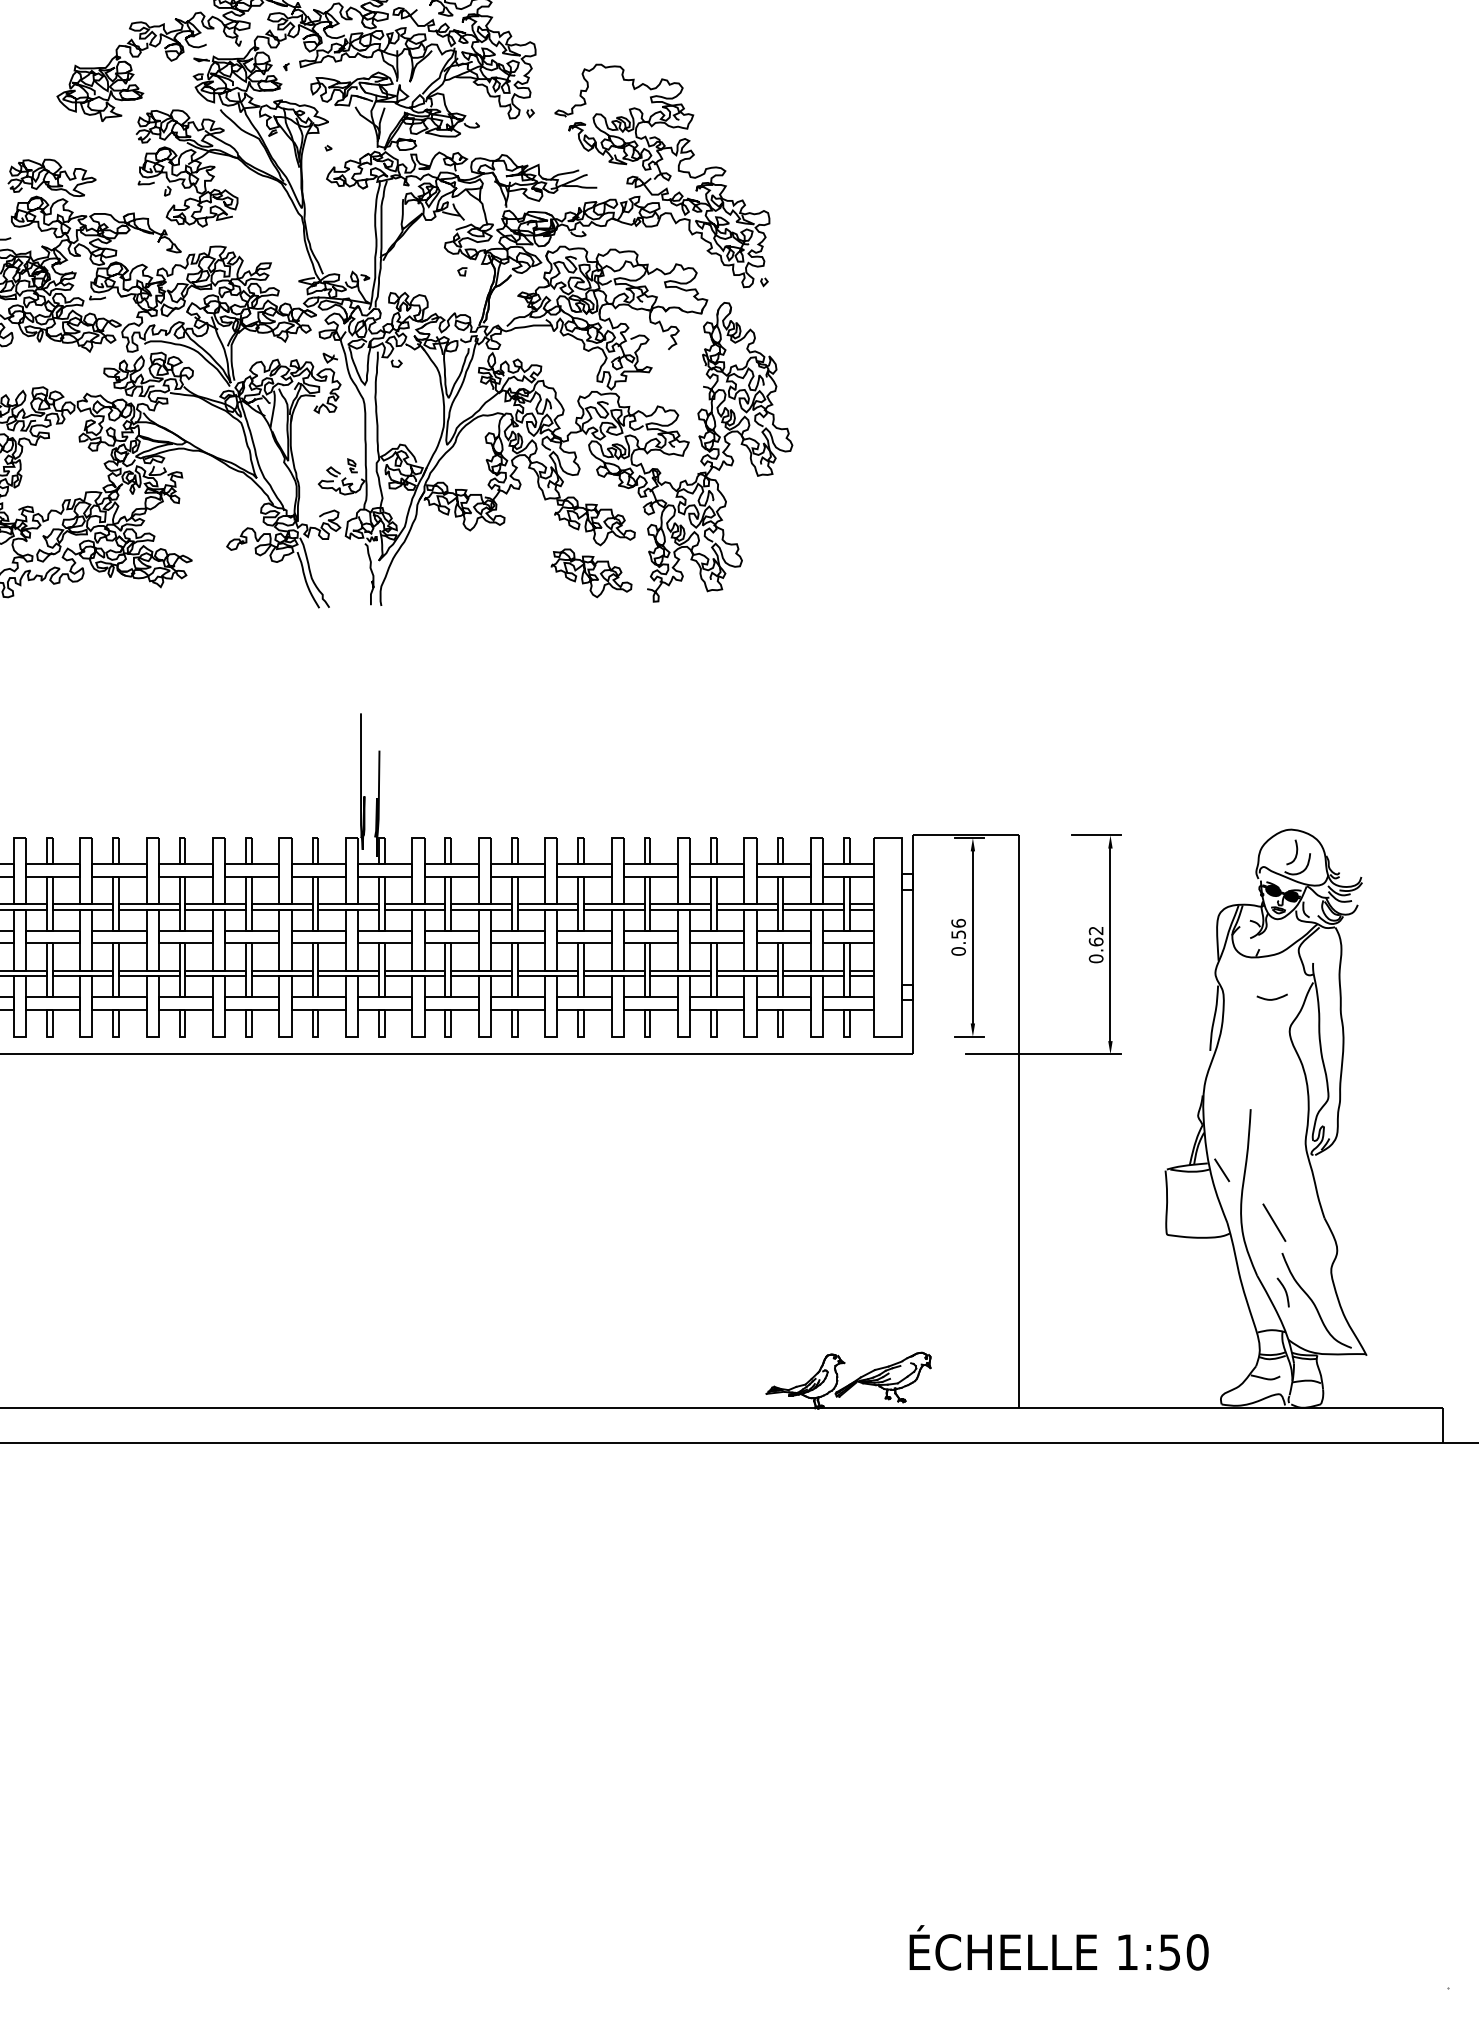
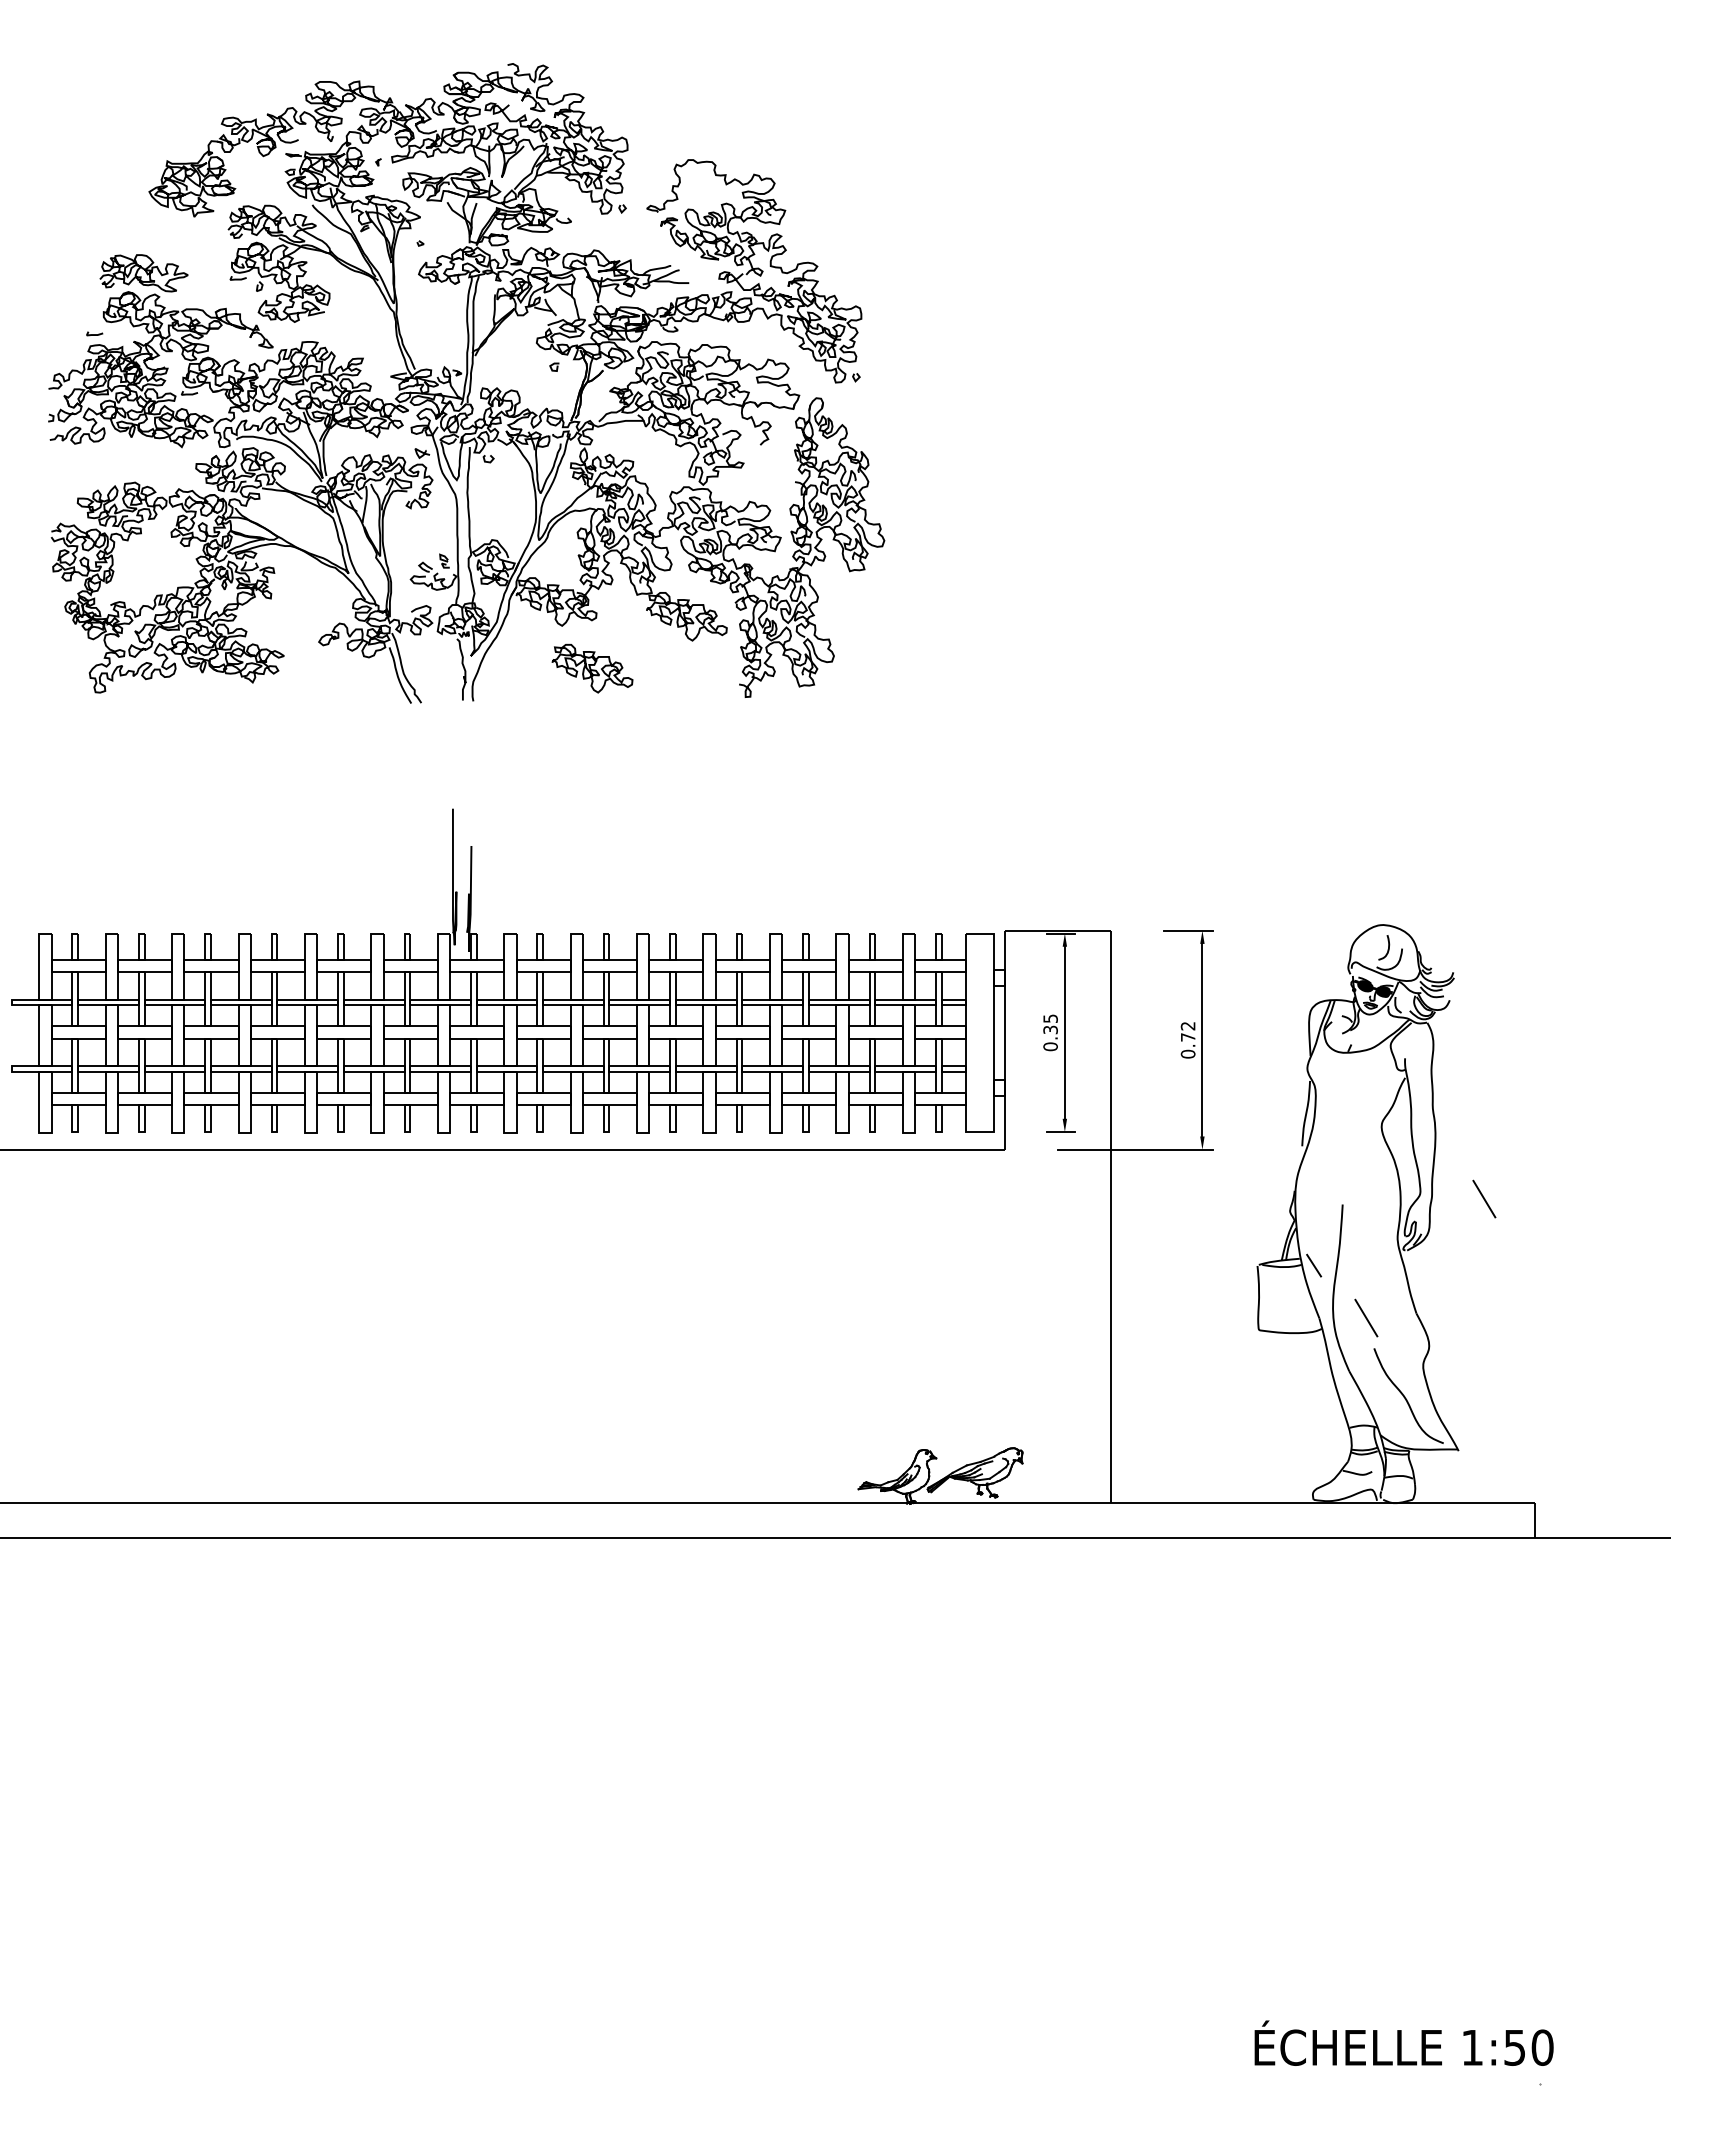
curve: (590, 573) -> (591, 668), moved
text: (958, 928) -> (1050, 1023), 0.56 -> 0.35
text: (1095, 942) -> (1187, 1037), 0.62 -> 0.72
curve: (1271, 999) -> (1363, 1094), removed
line: (1392, 1103) -> (1484, 1198), added
curve: (1284, 1291) -> (1376, 1386), removed
text: (1058, 1947) -> (1403, 2042), moved

